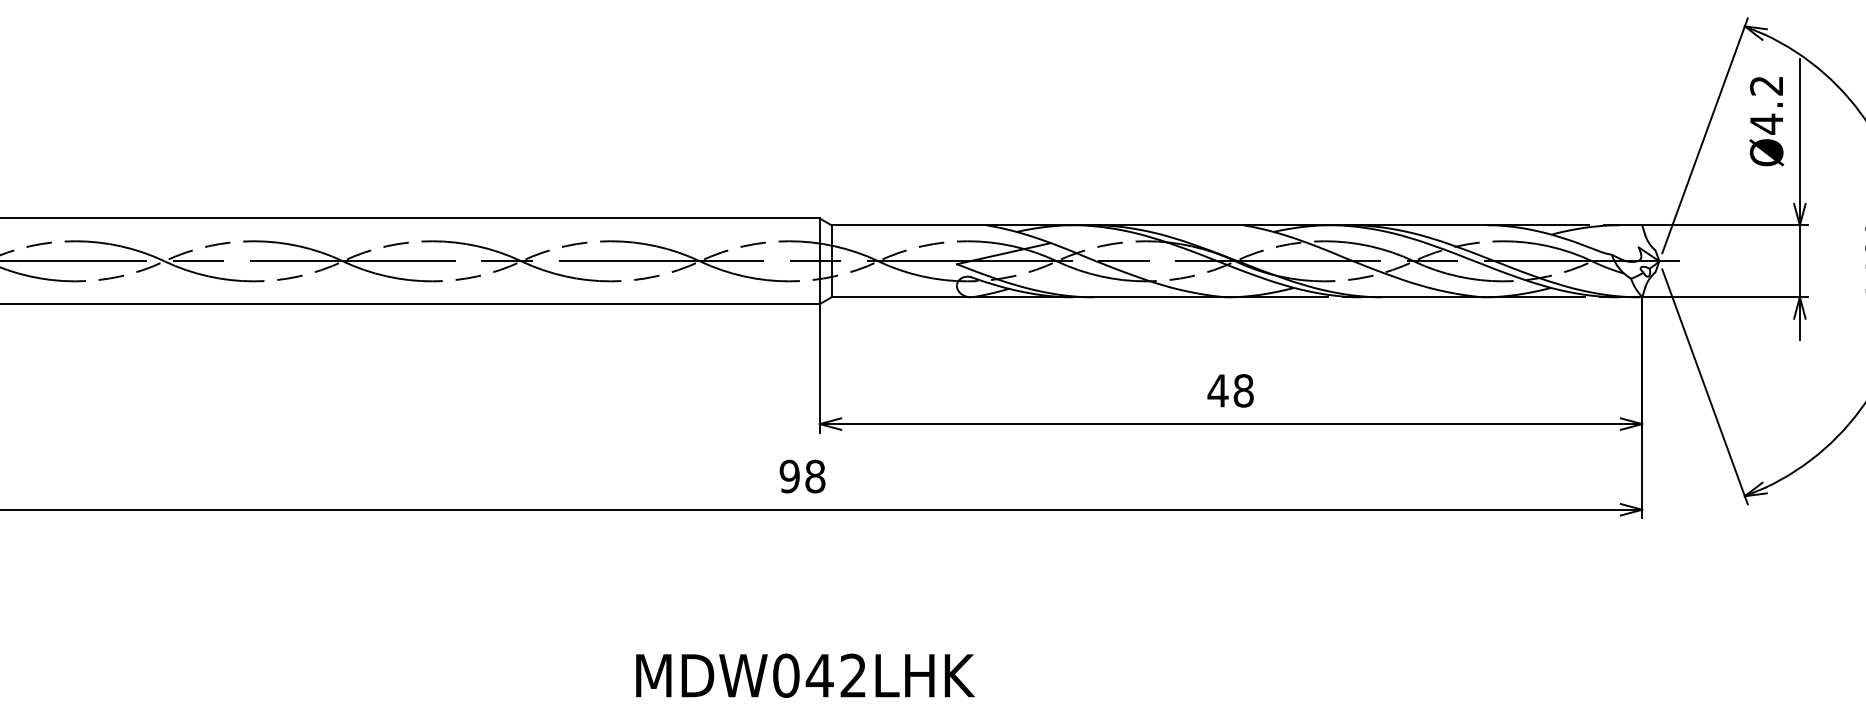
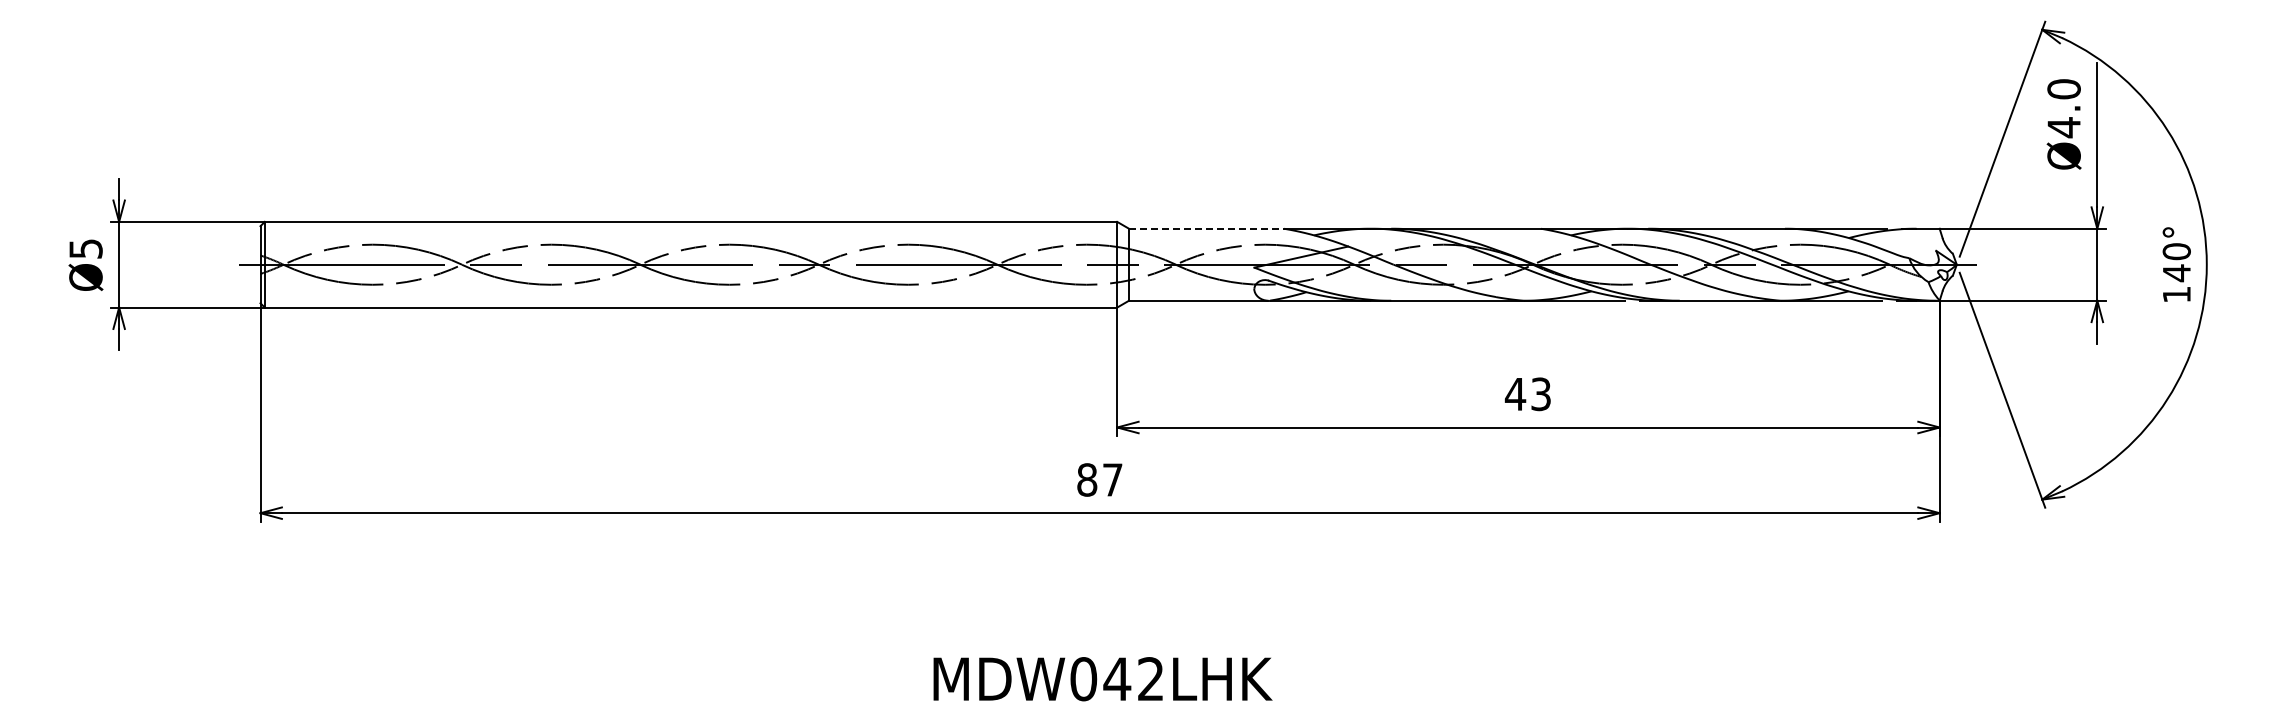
text: (1766, 86) -> (2063, 89), Ø4.2 -> Ø4.0
line: (909, 225) -> (1206, 228), solid -> dashed
text: (1244, 391) -> (1541, 394), 48 -> 43
text: (802, 476) -> (1099, 479), 98 -> 87

